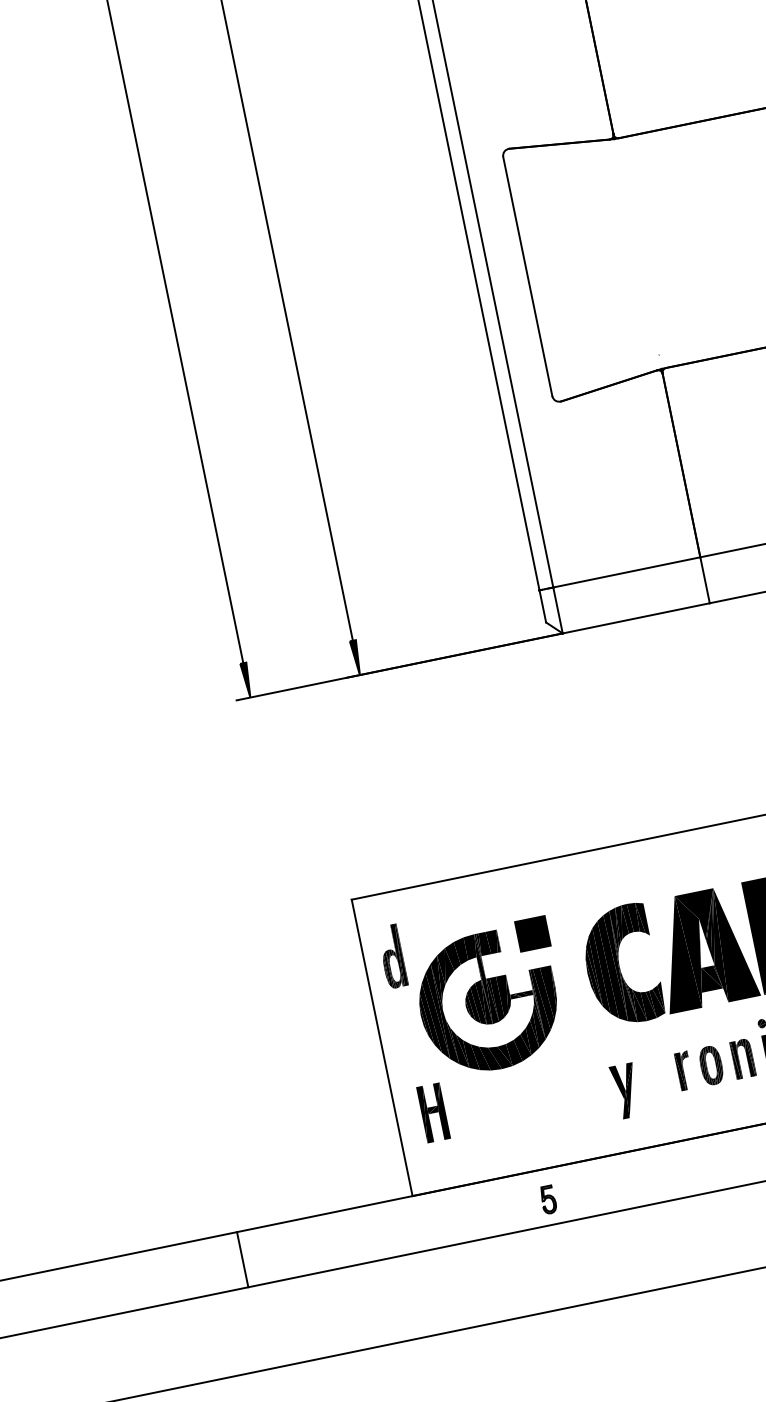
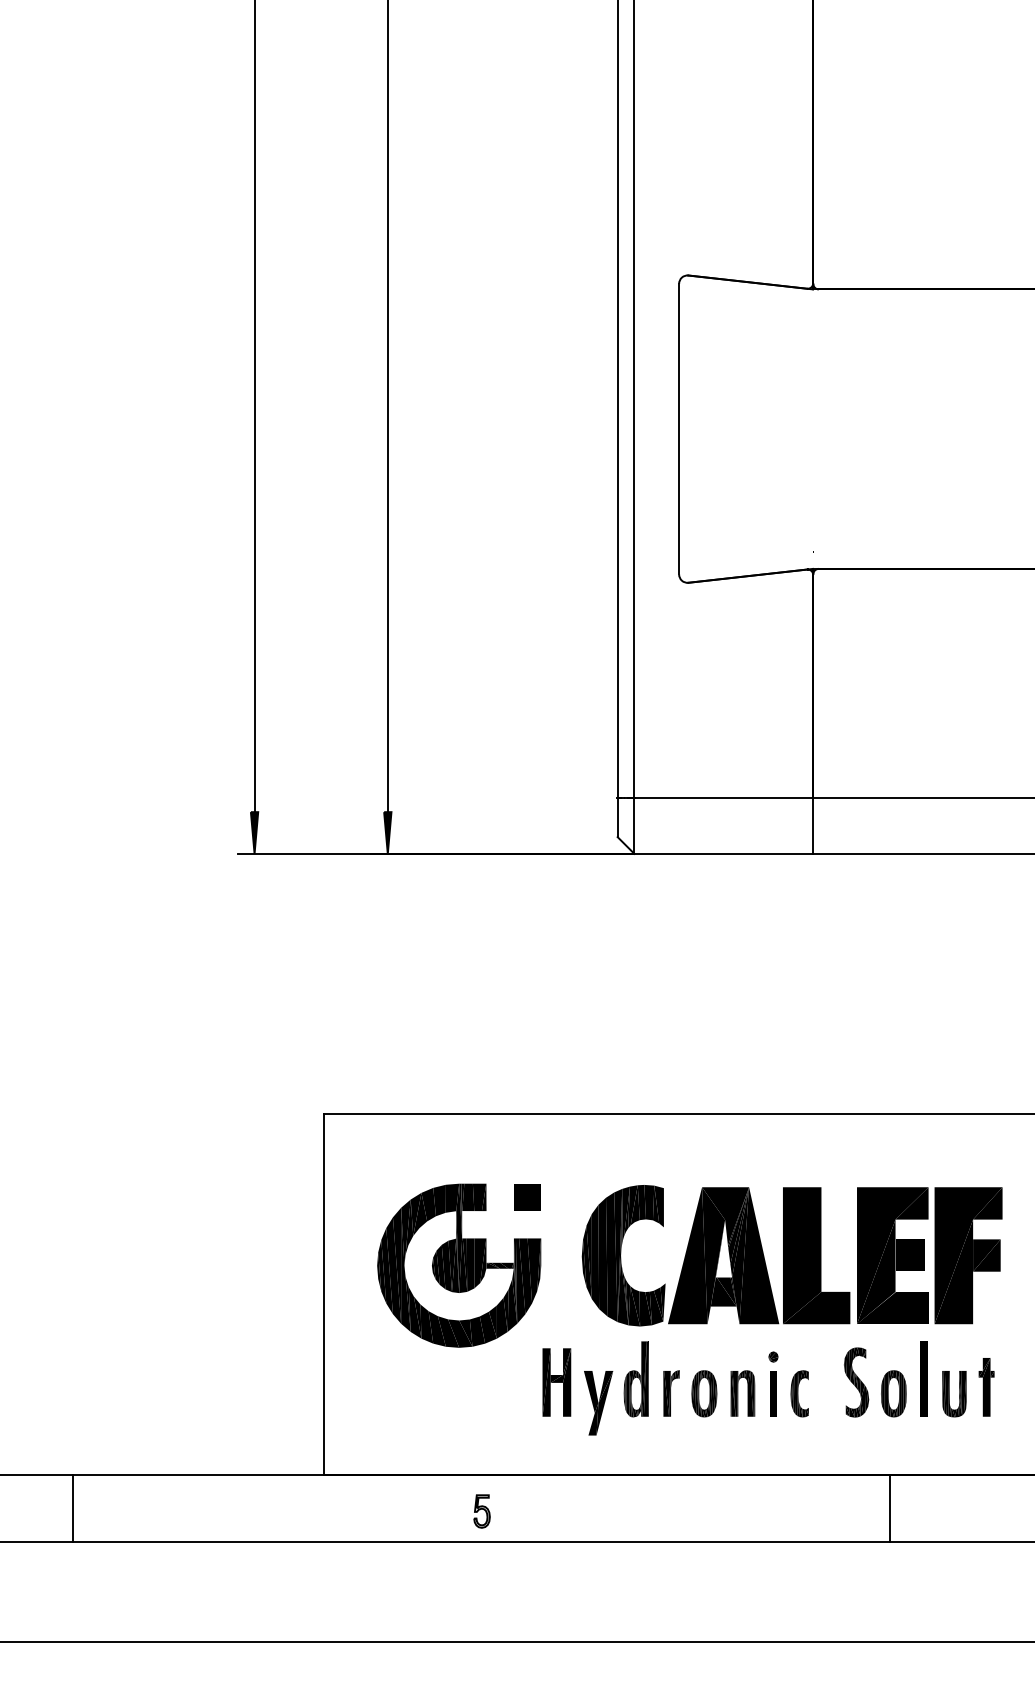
part: (532, 934) -> (527, 1197), size x0.71
part: (391, 956) -> (635, 1379), moved
part: (433, 1112) -> (556, 1382), moved
line: (242, 1259) -> (72, 1507), moved

